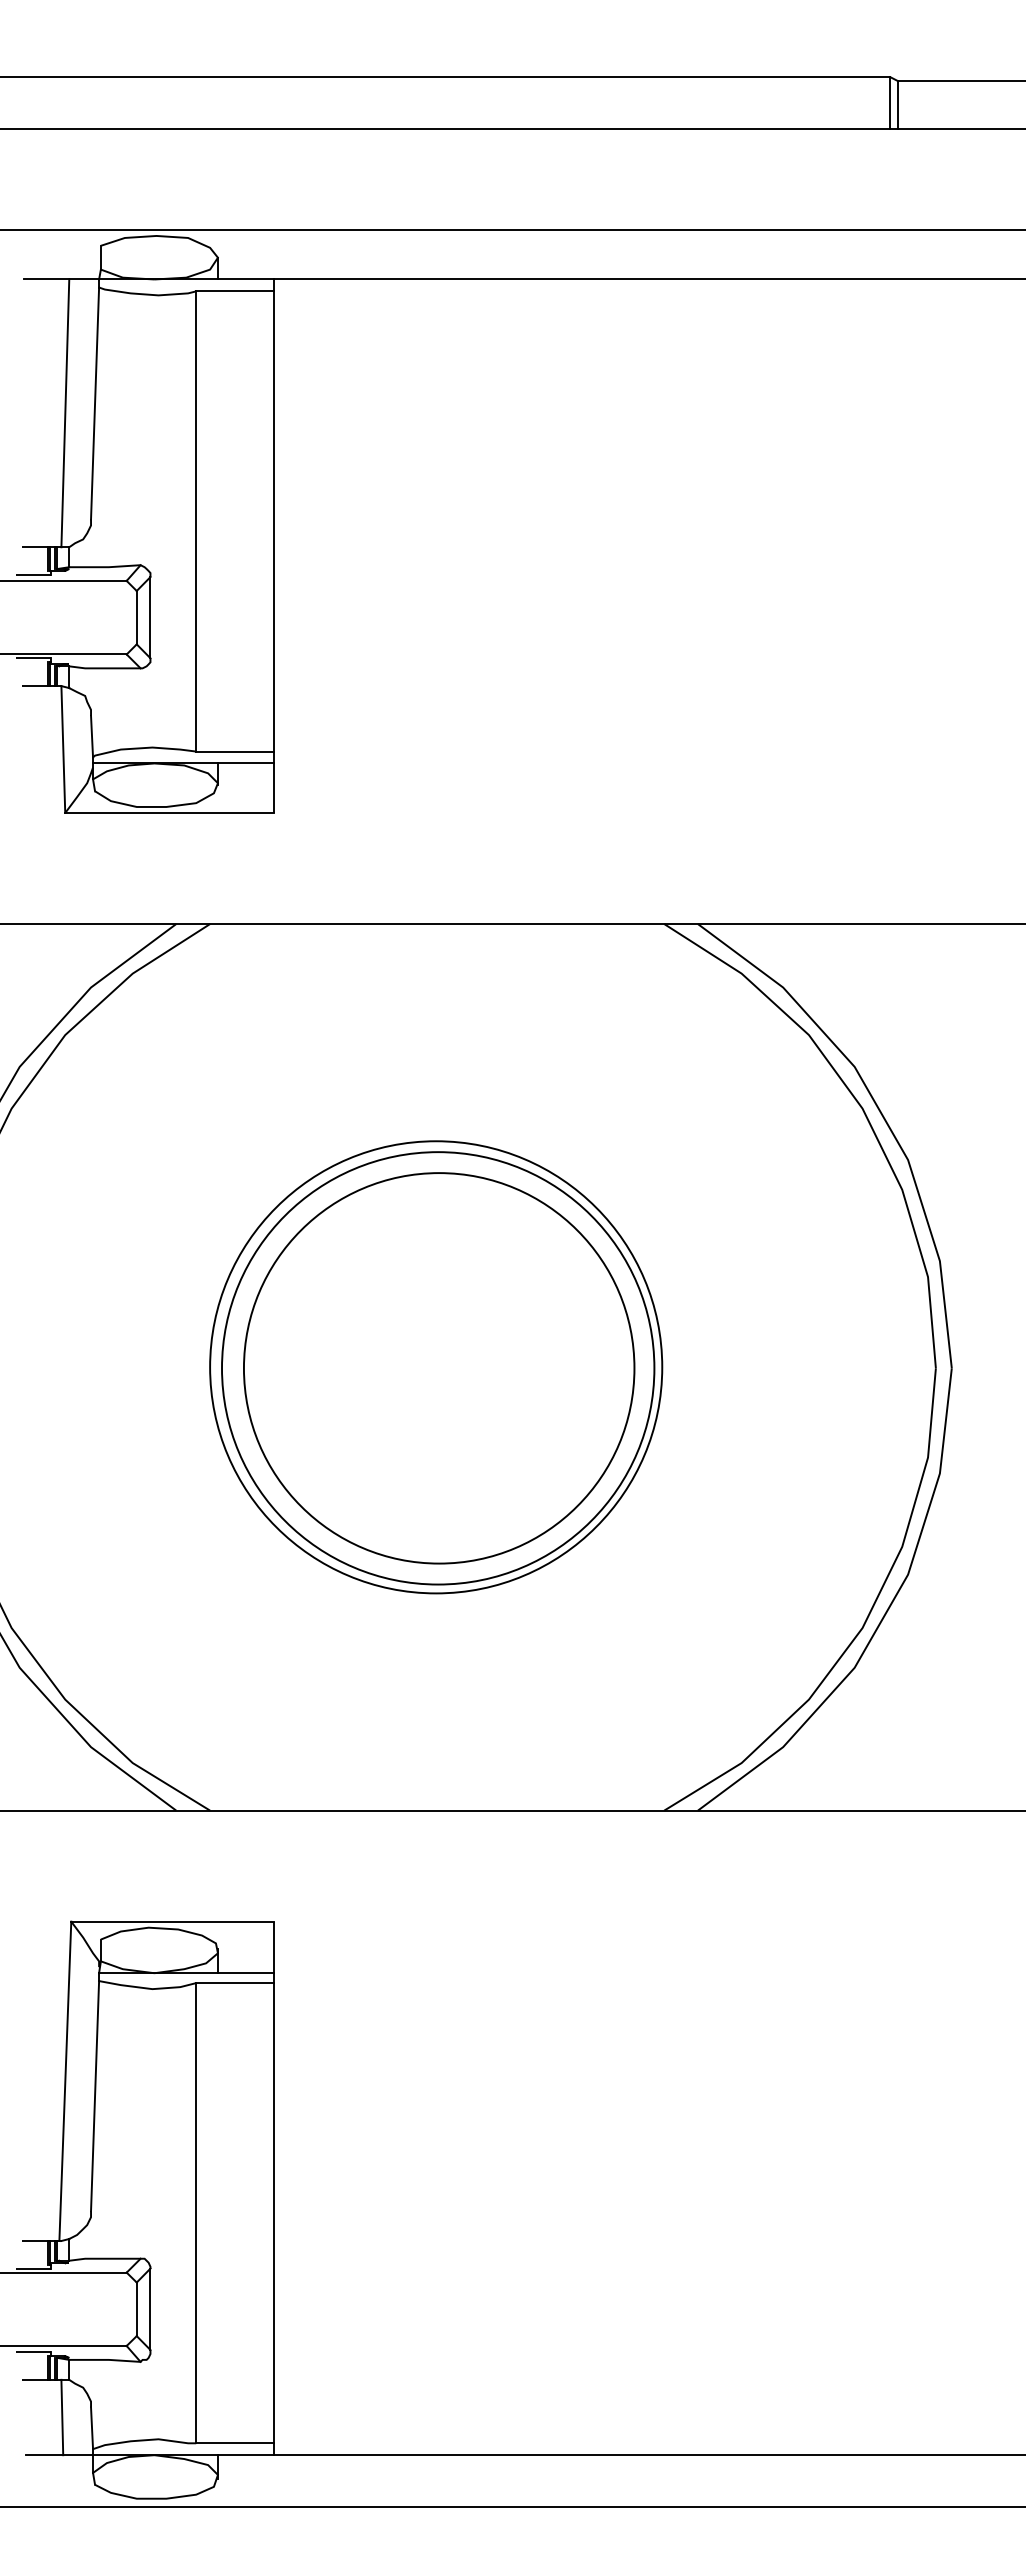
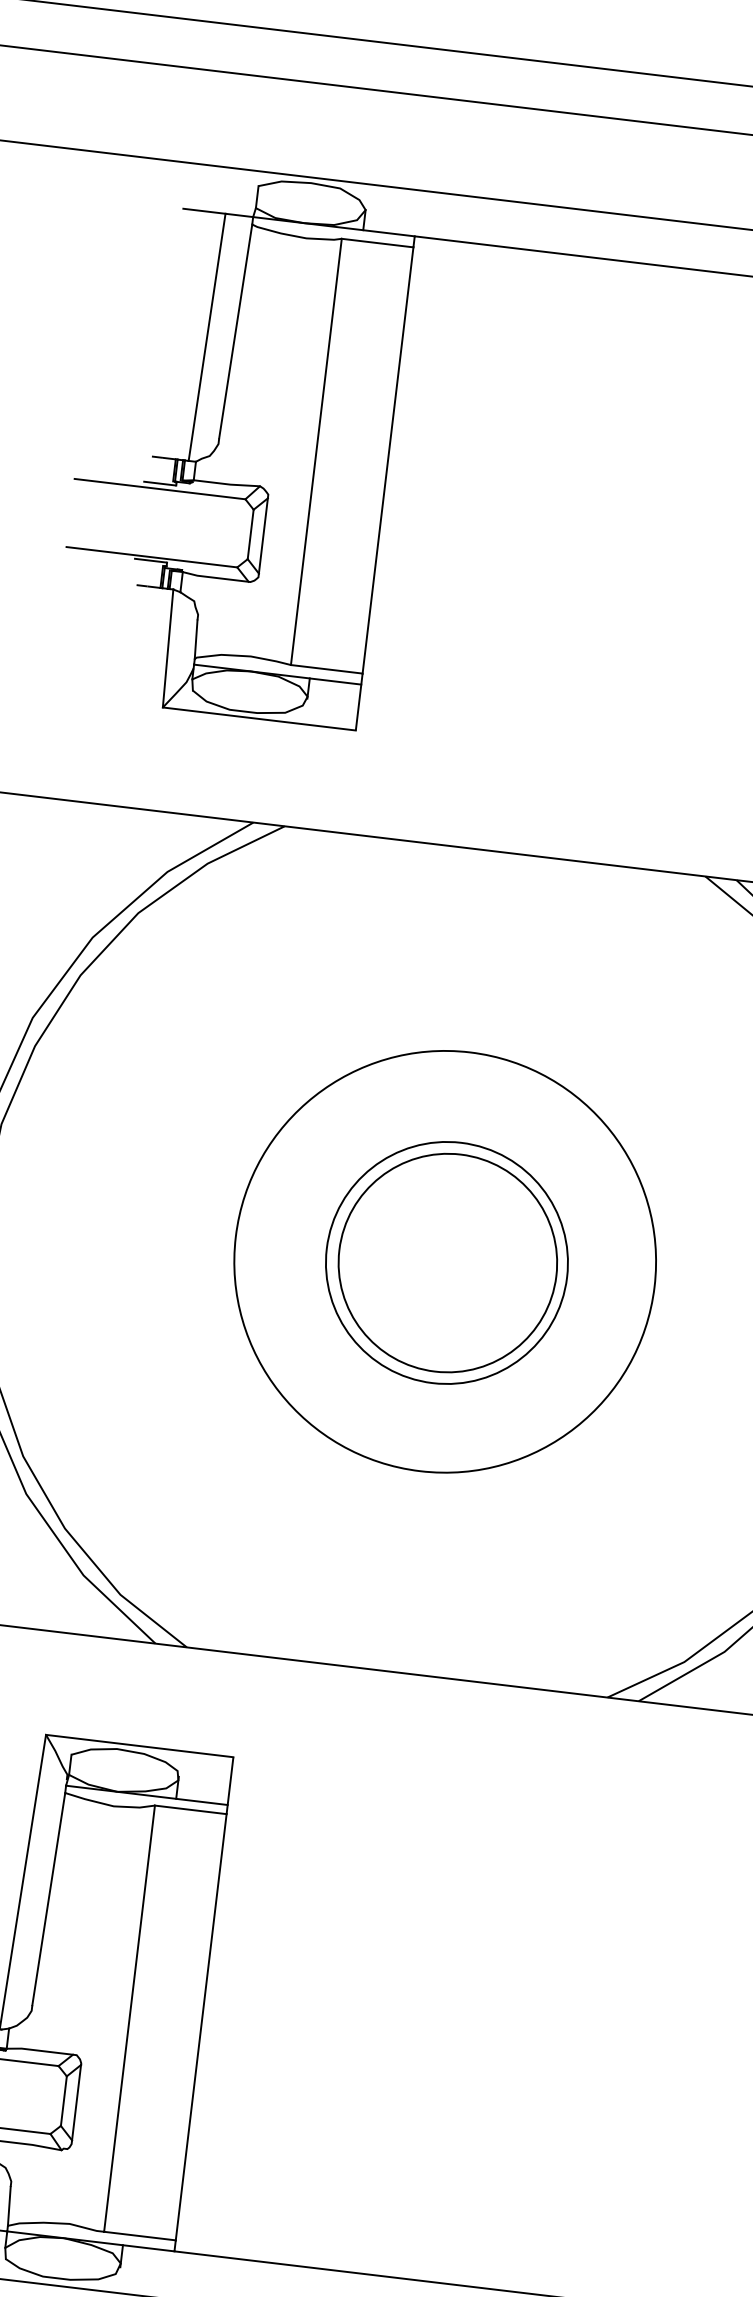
circle: (438, 1368) -> (447, 1263), size x0.6
circle: (438, 1368) -> (447, 1263), size x0.6

